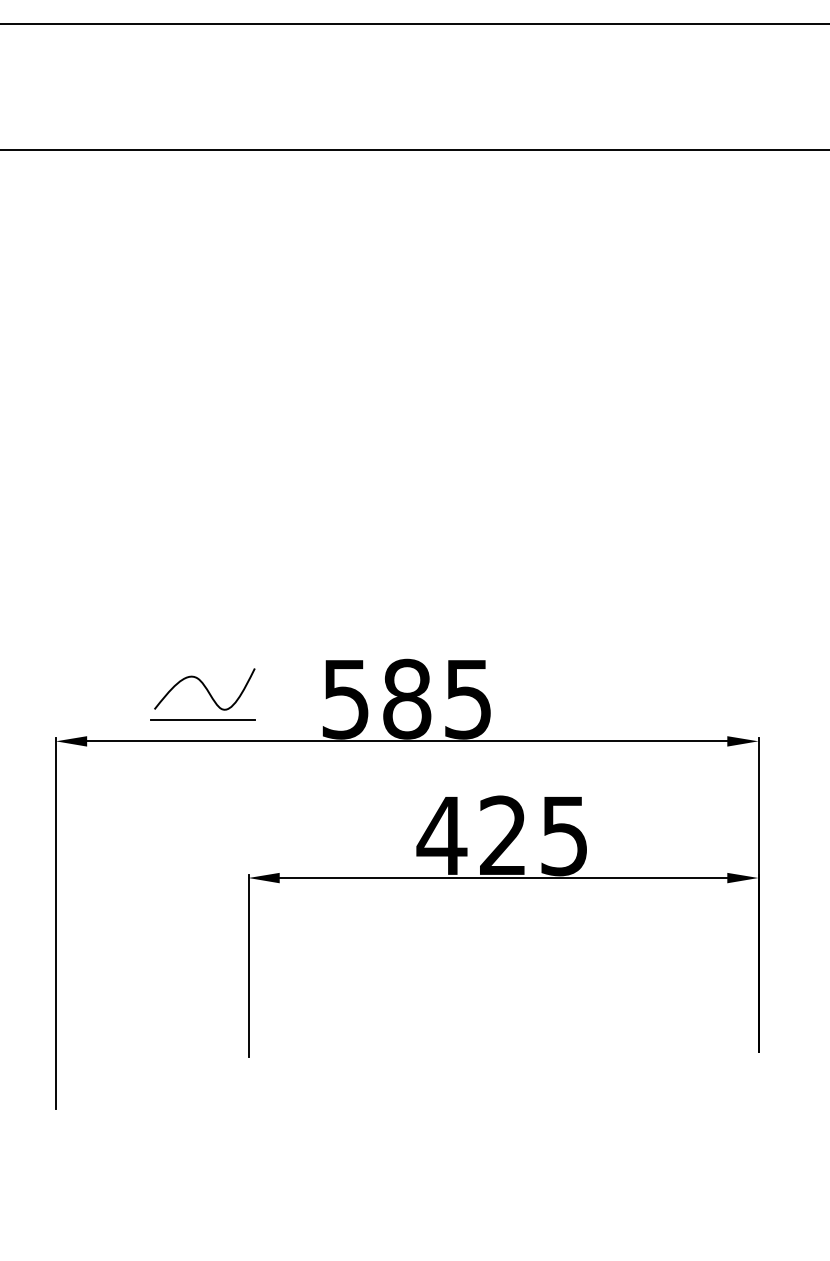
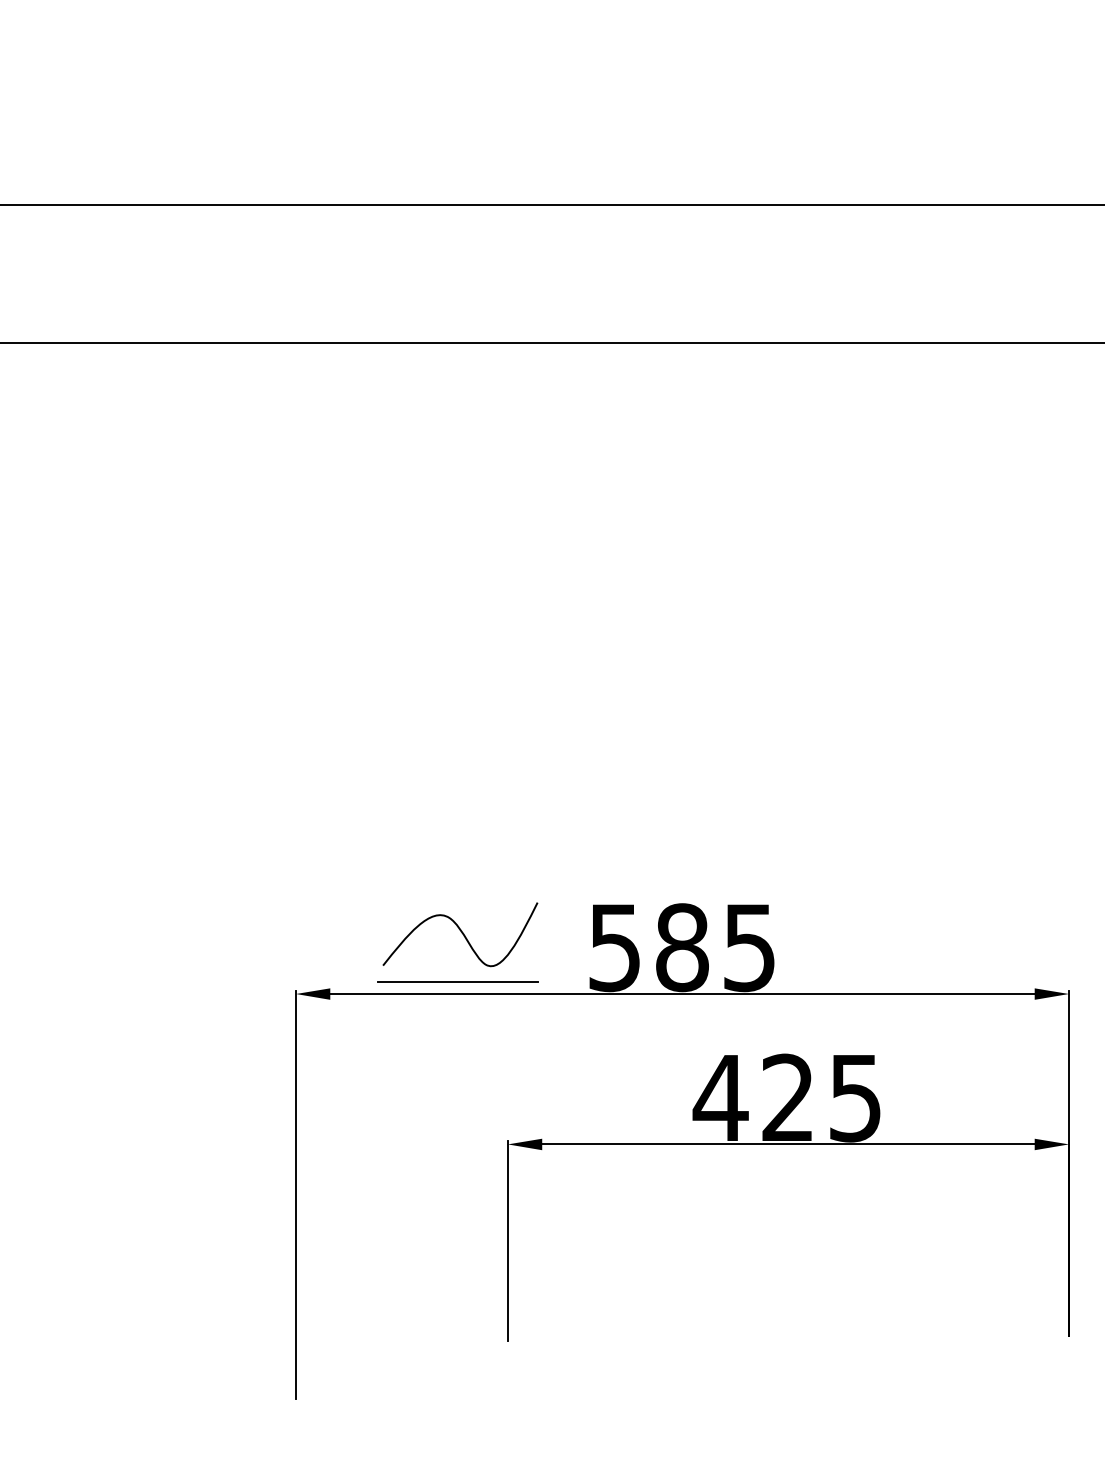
part: (202, 693) -> (457, 941), size x1.4

